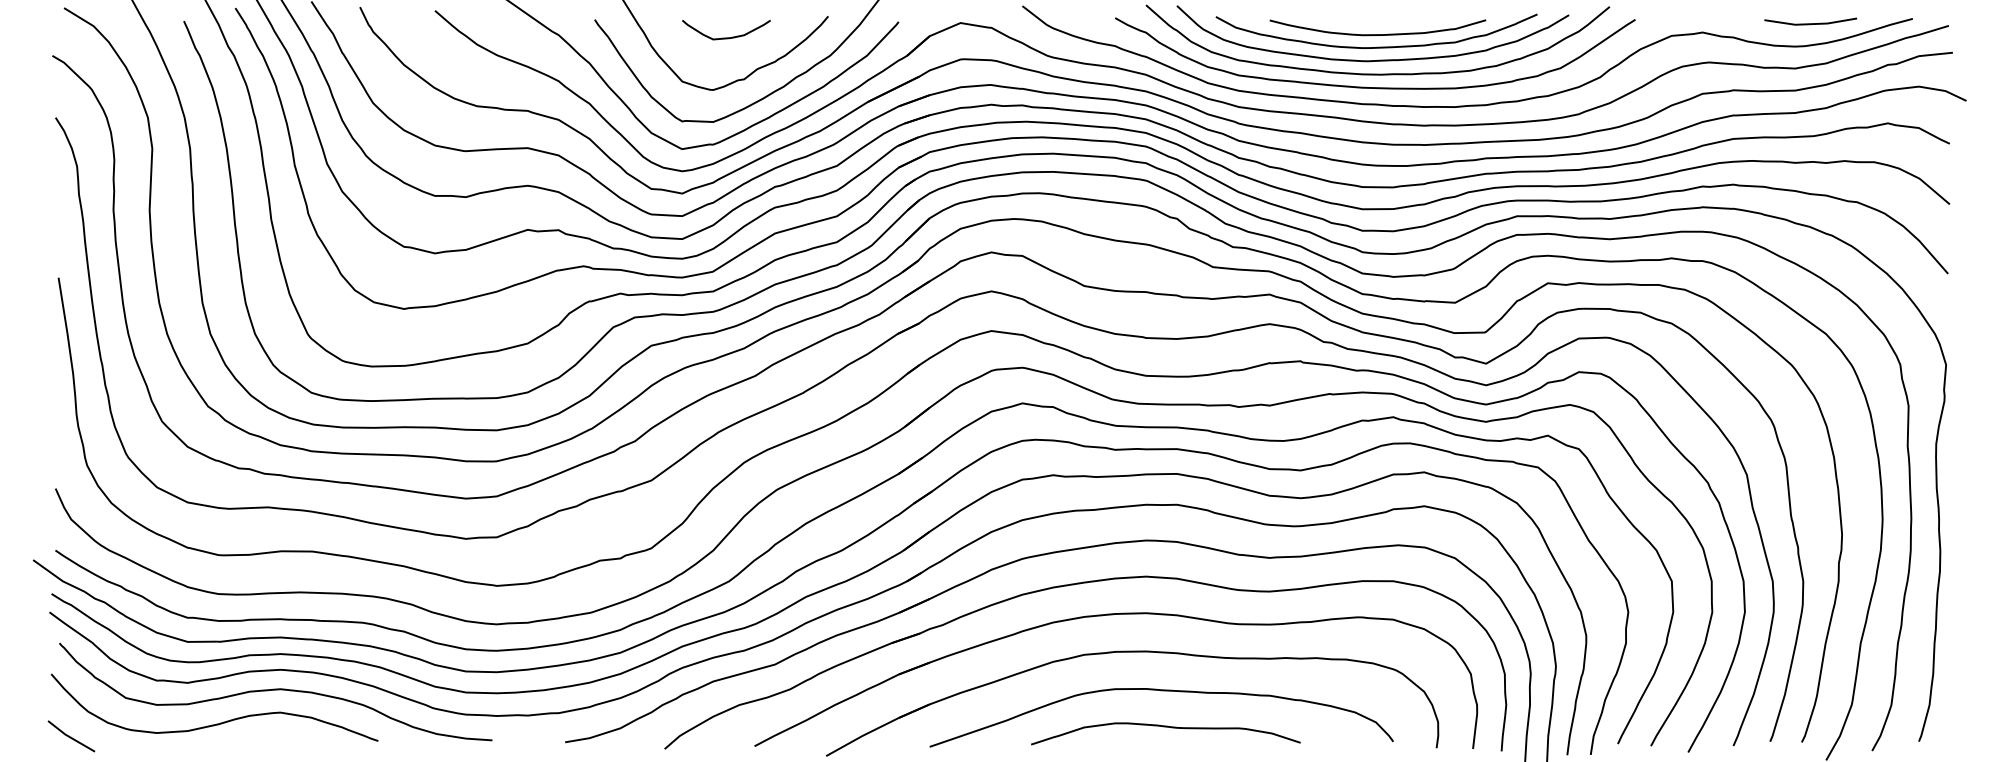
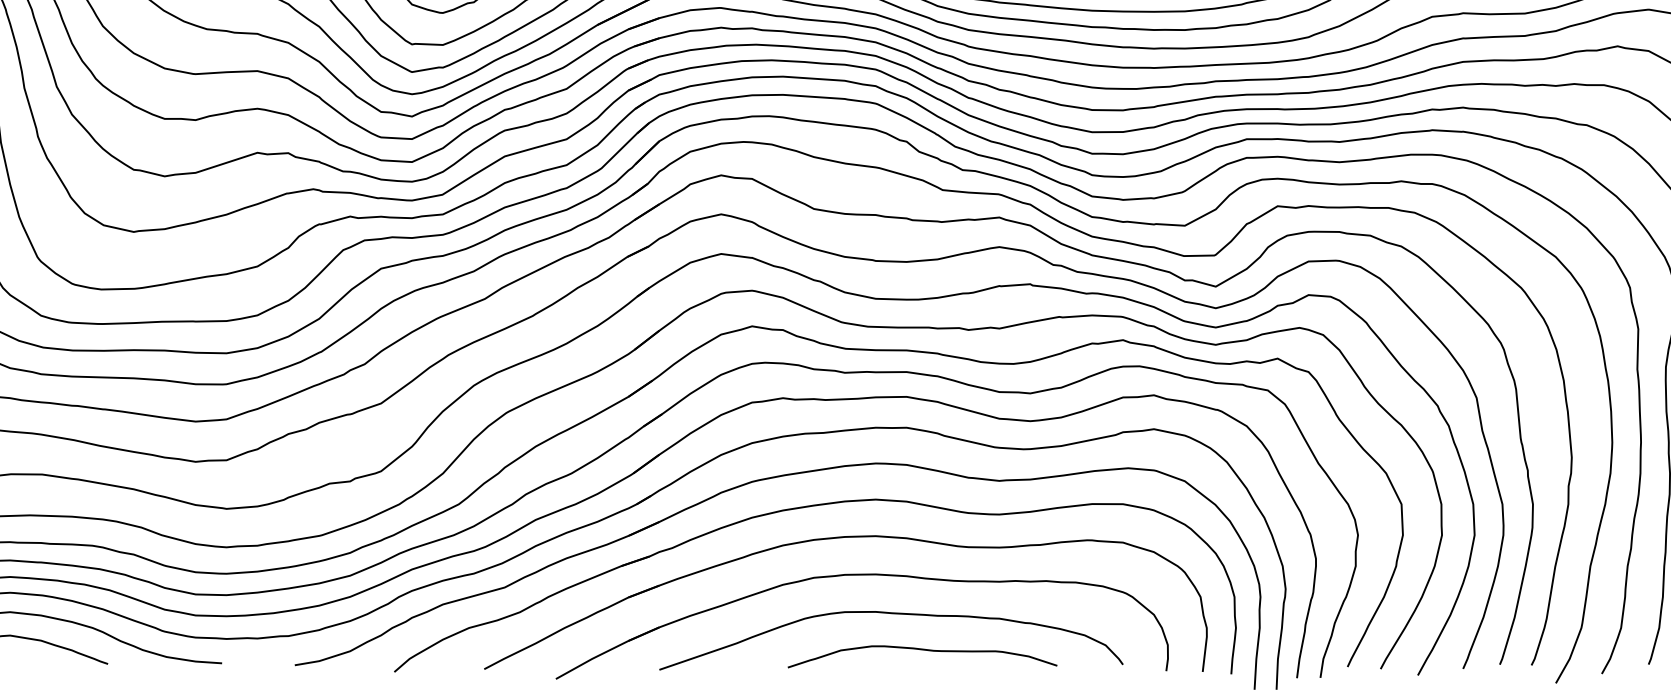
curve: (1165, 727) -> (922, 650), moved

